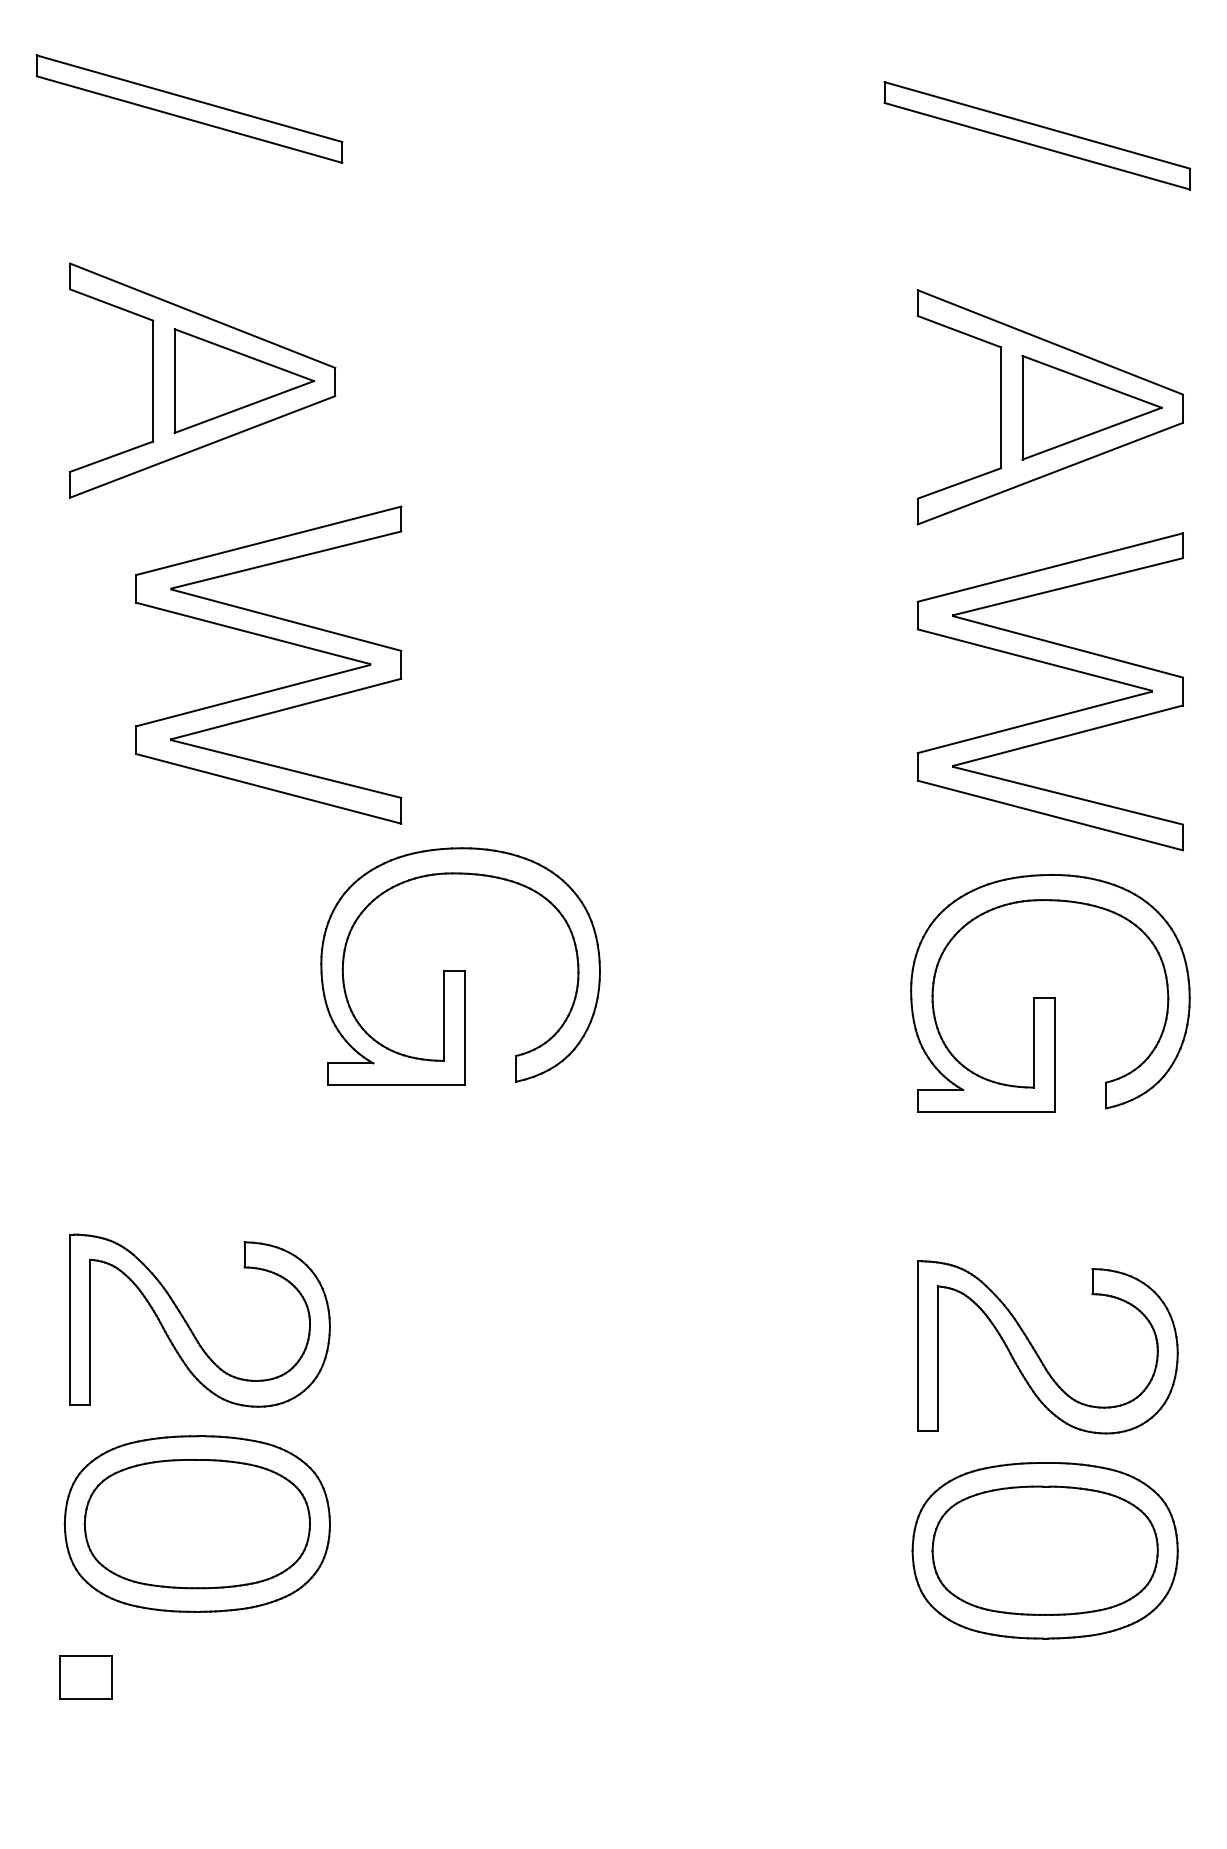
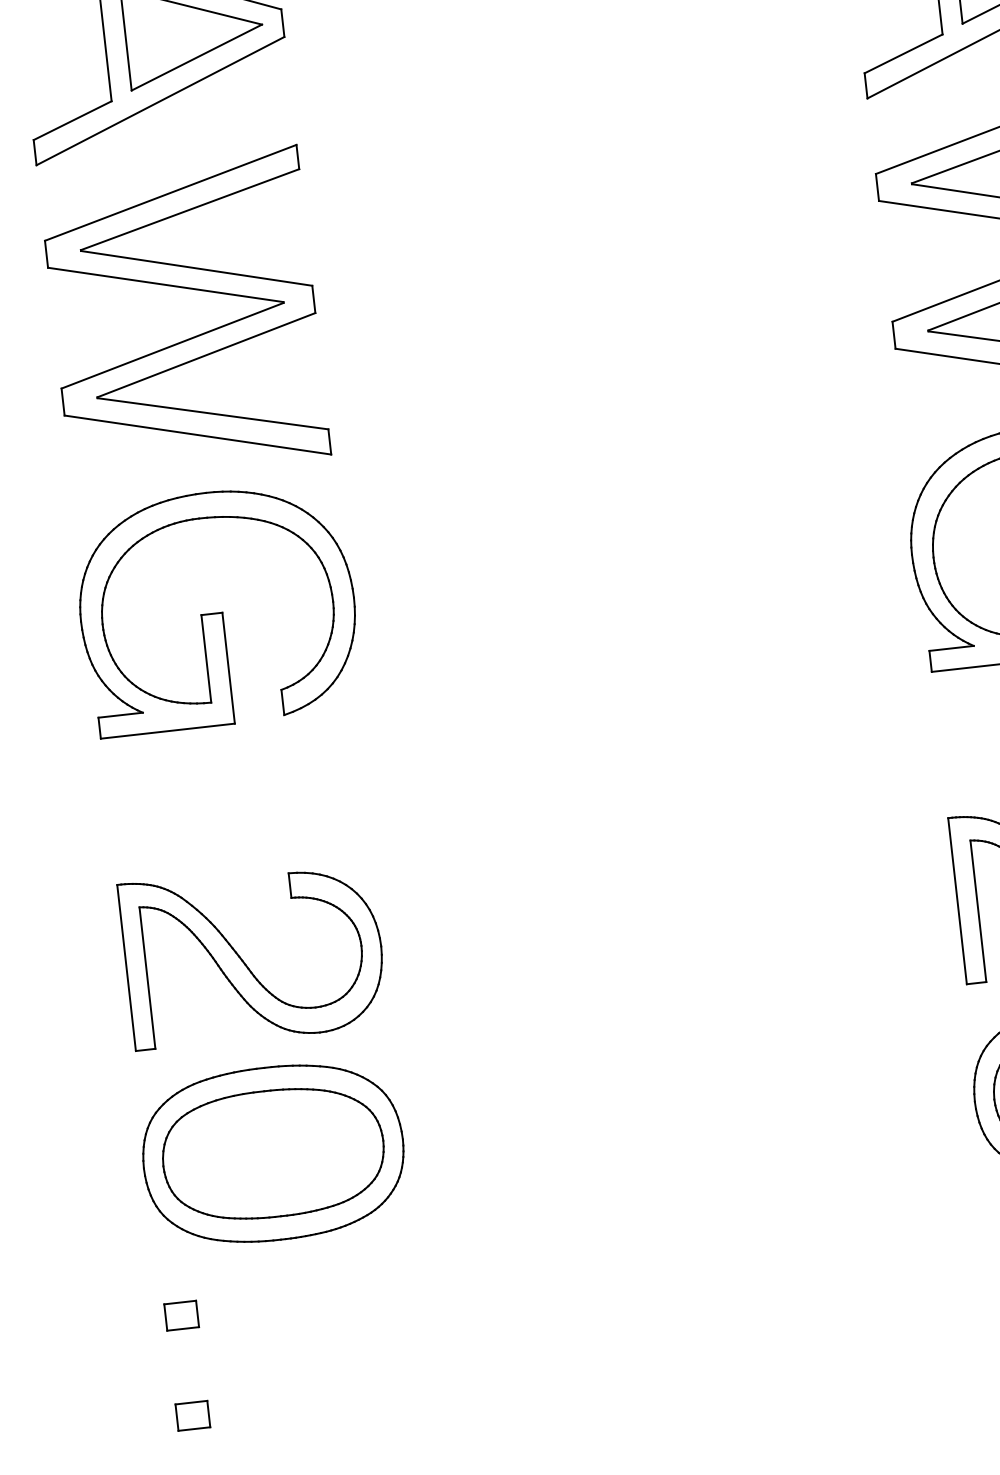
part: (275, 640) -> (188, 289), moved
part: (460, 966) -> (217, 608), moved
part: (86, 1677) -> (181, 1315), size x0.62
part: (86, 1780) -> (193, 1416), added

